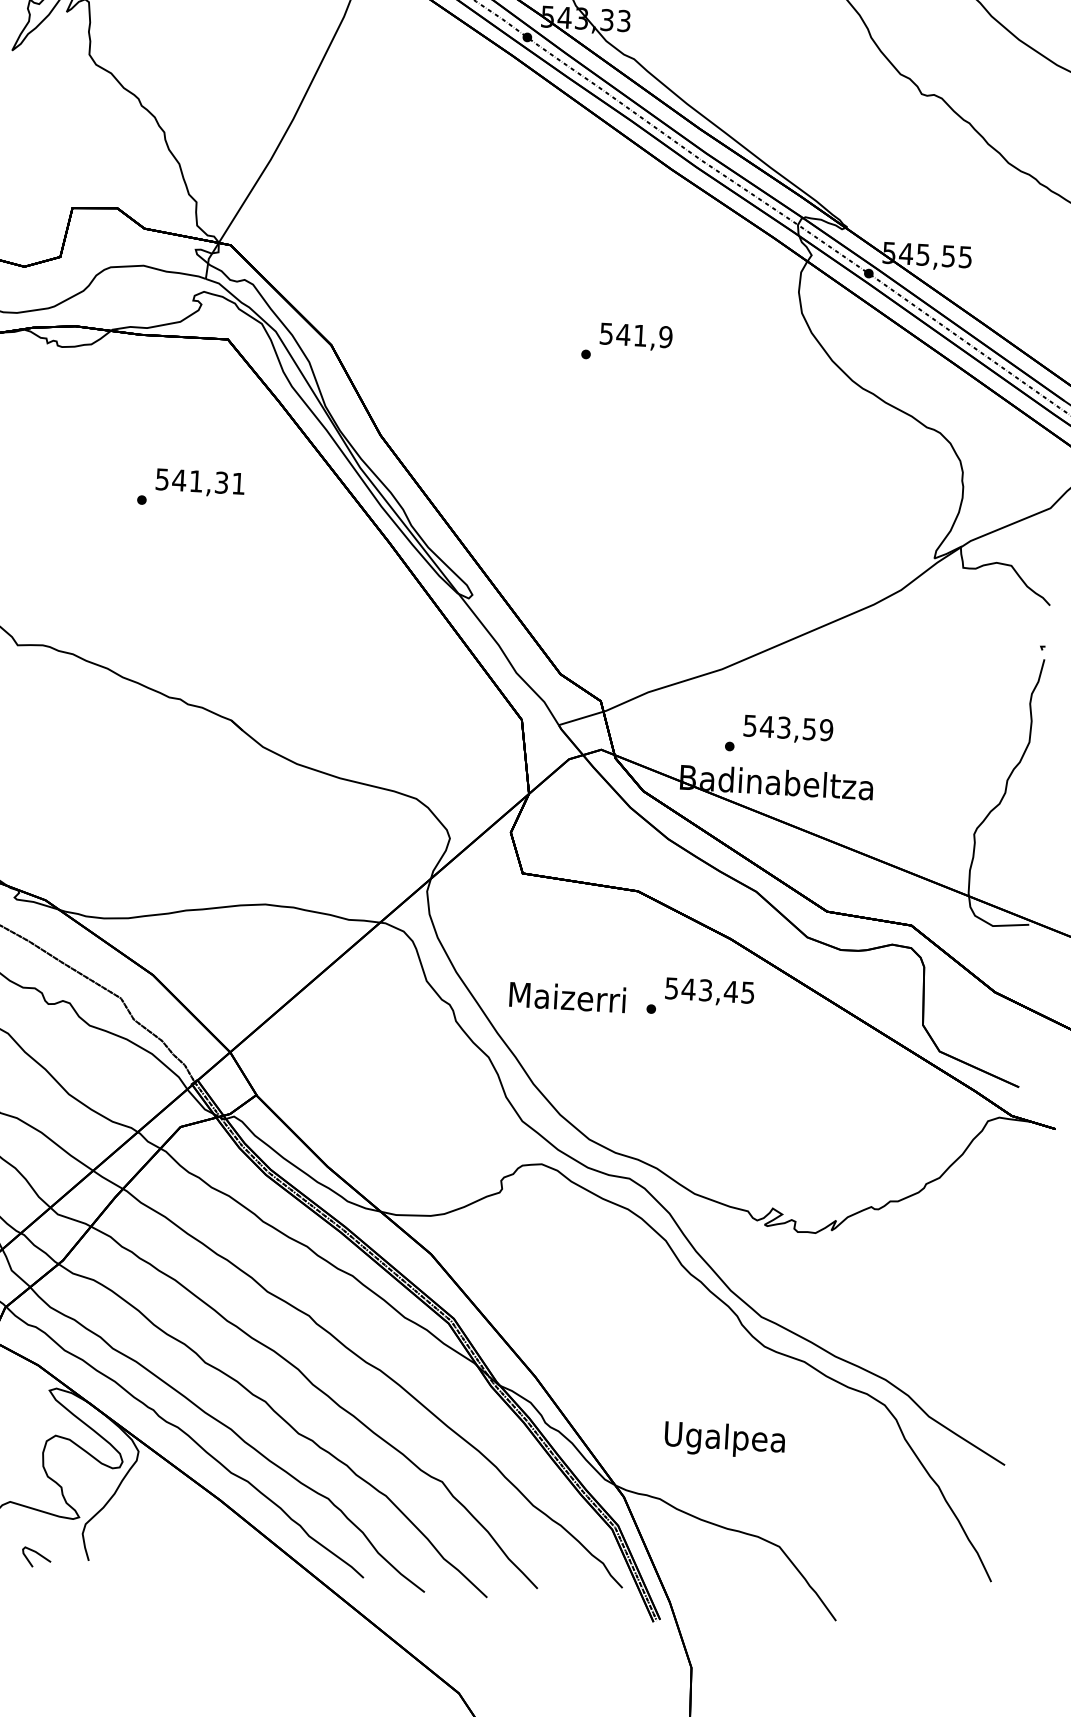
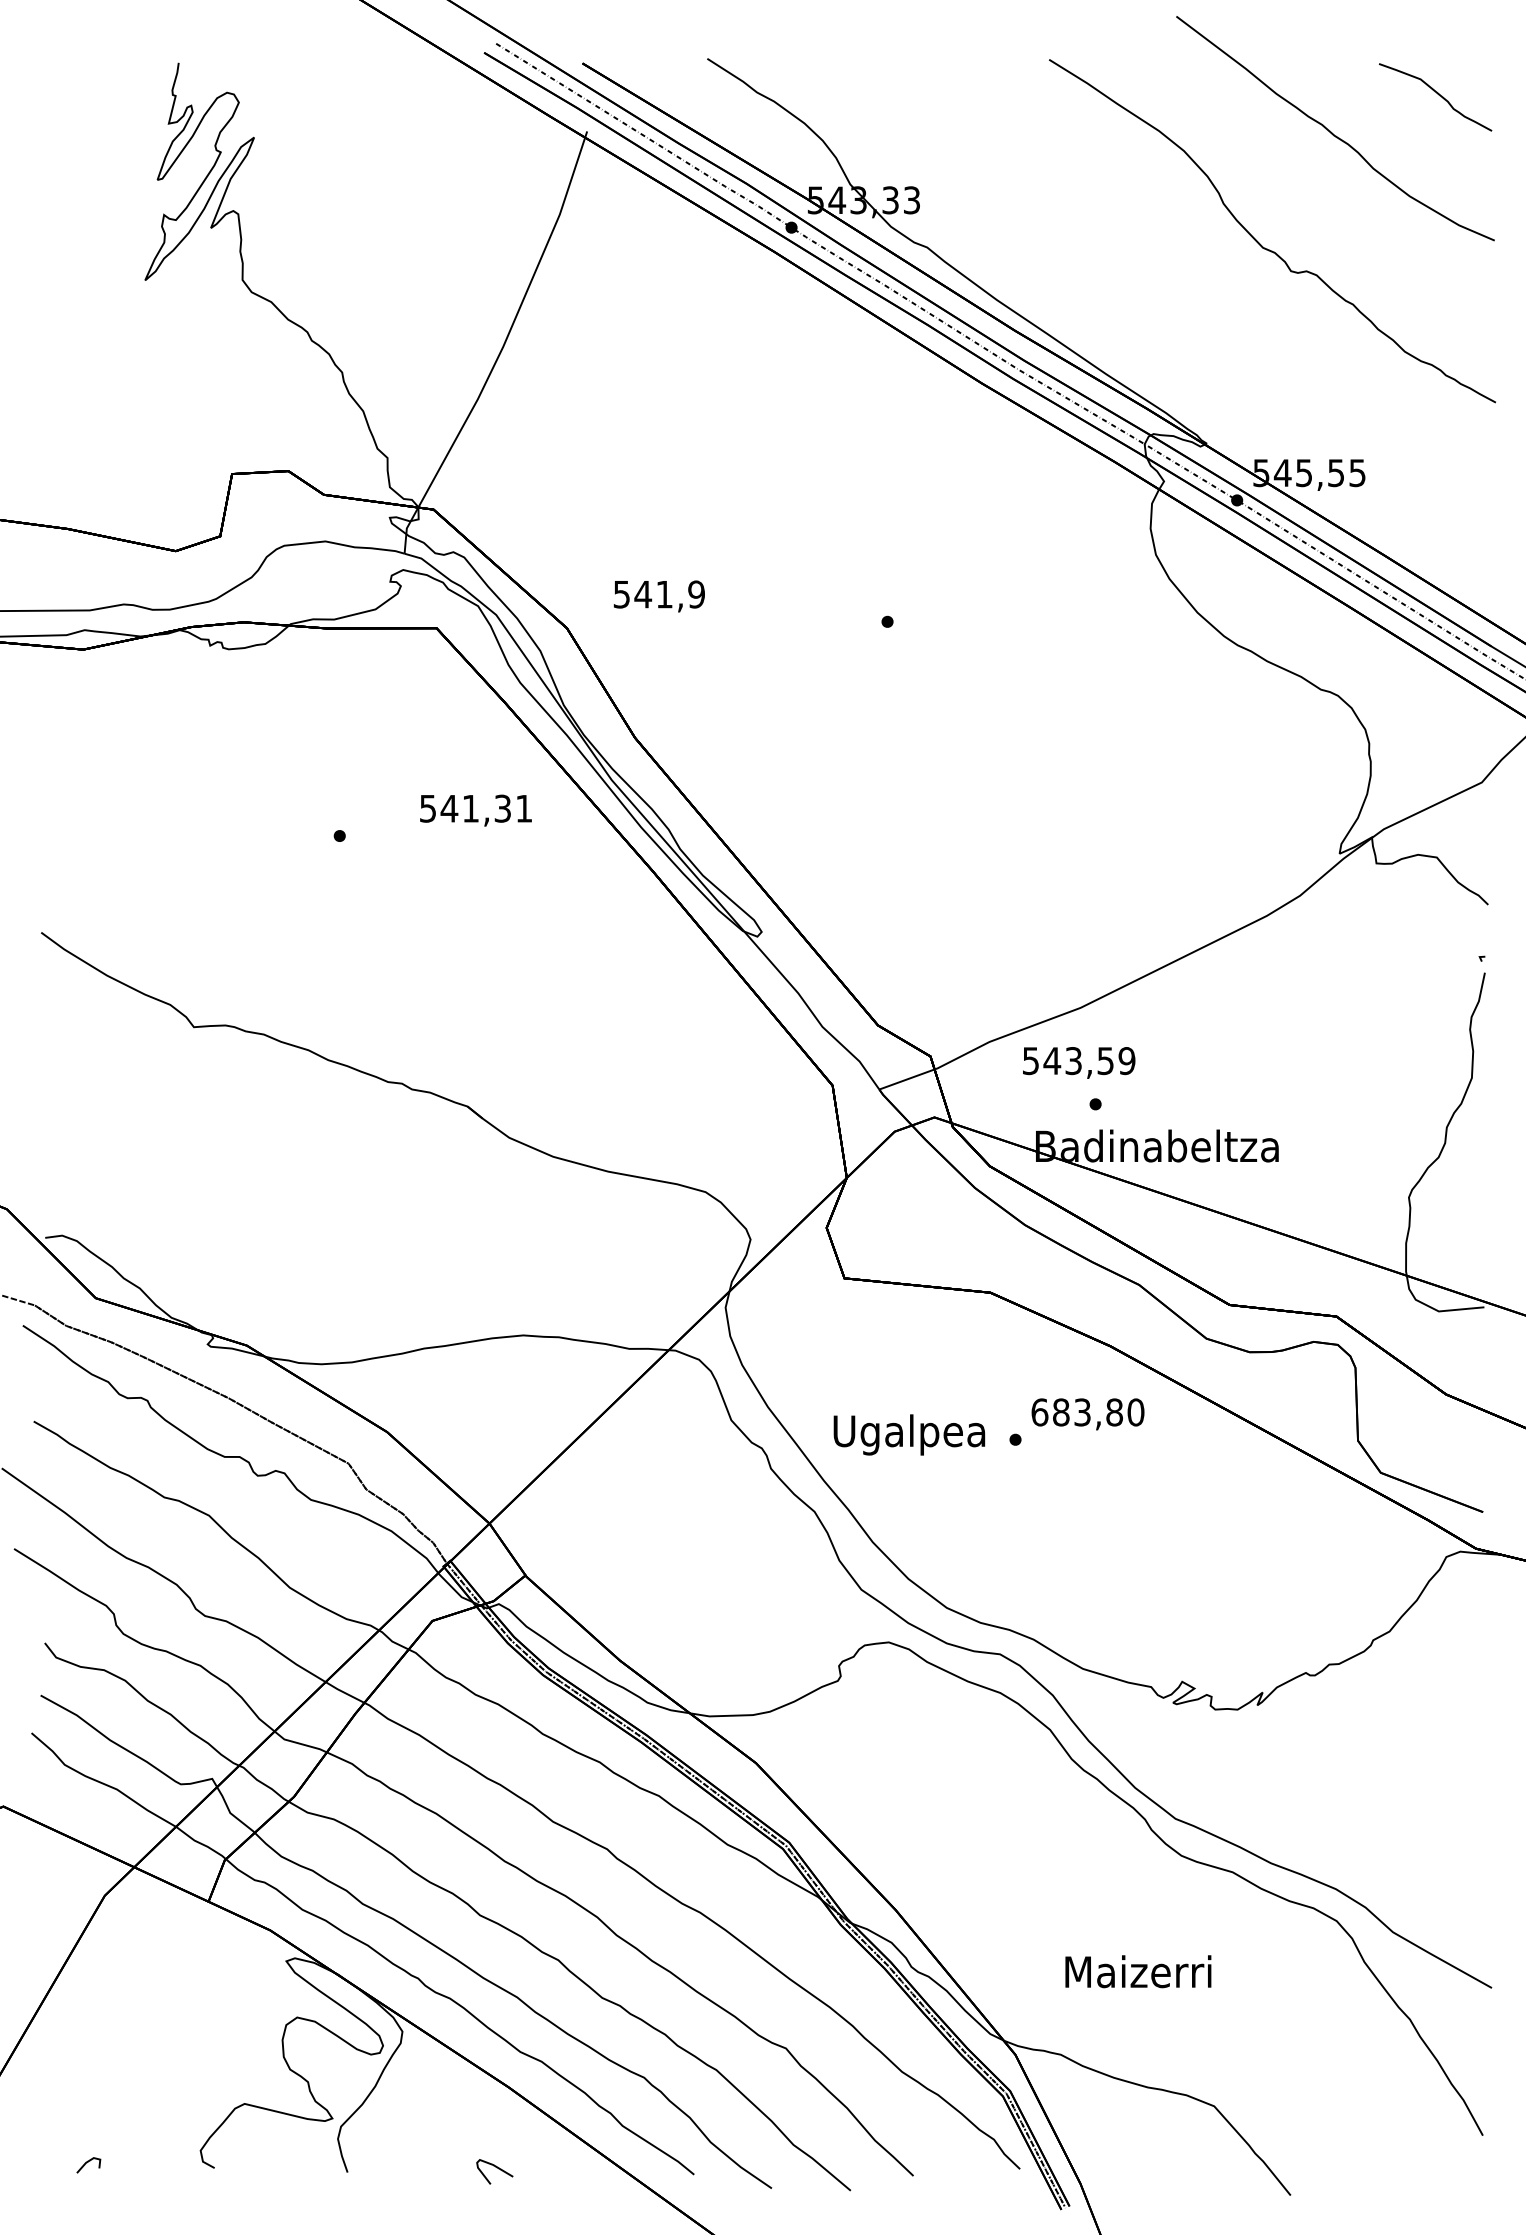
text: (635, 337) -> (658, 596), moved
text: (199, 483) -> (475, 810), moved
text: (788, 729) -> (1079, 1062), moved
text: (709, 990) -> (1087, 1412), 543,45 -> 683,80
text: (567, 1000) -> (909, 1434), Maizerri -> Ugalpea
text: (724, 1439) -> (1137, 1975), Ugalpea -> Maizerri
curve: (37, 1554) -> (495, 2167), moved

